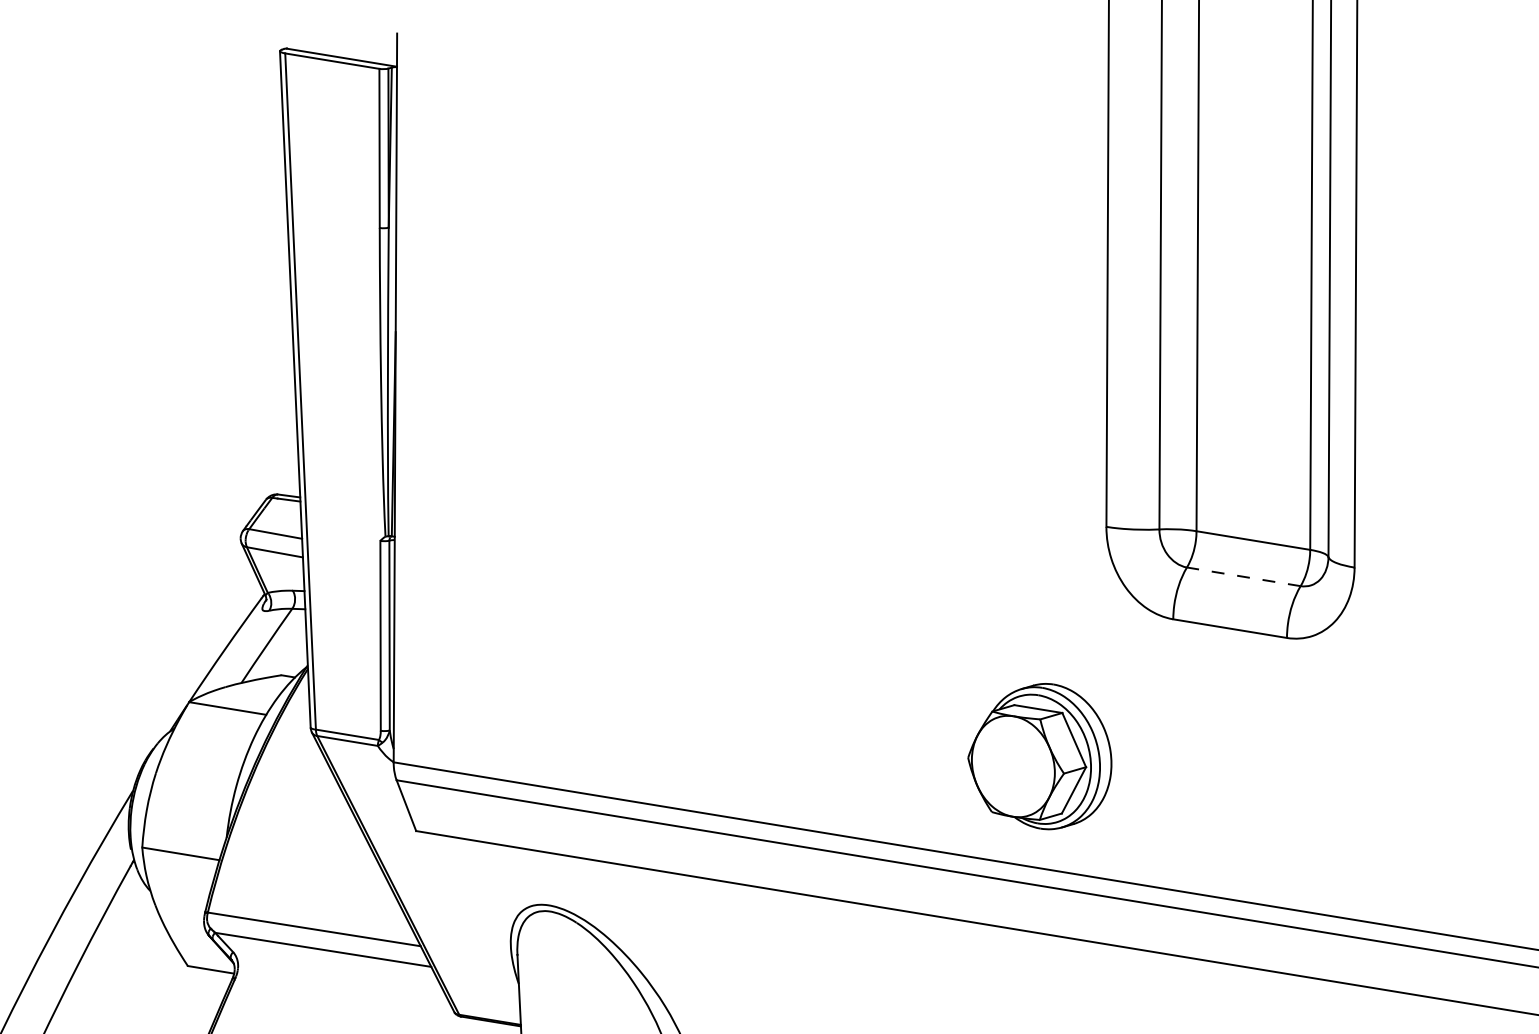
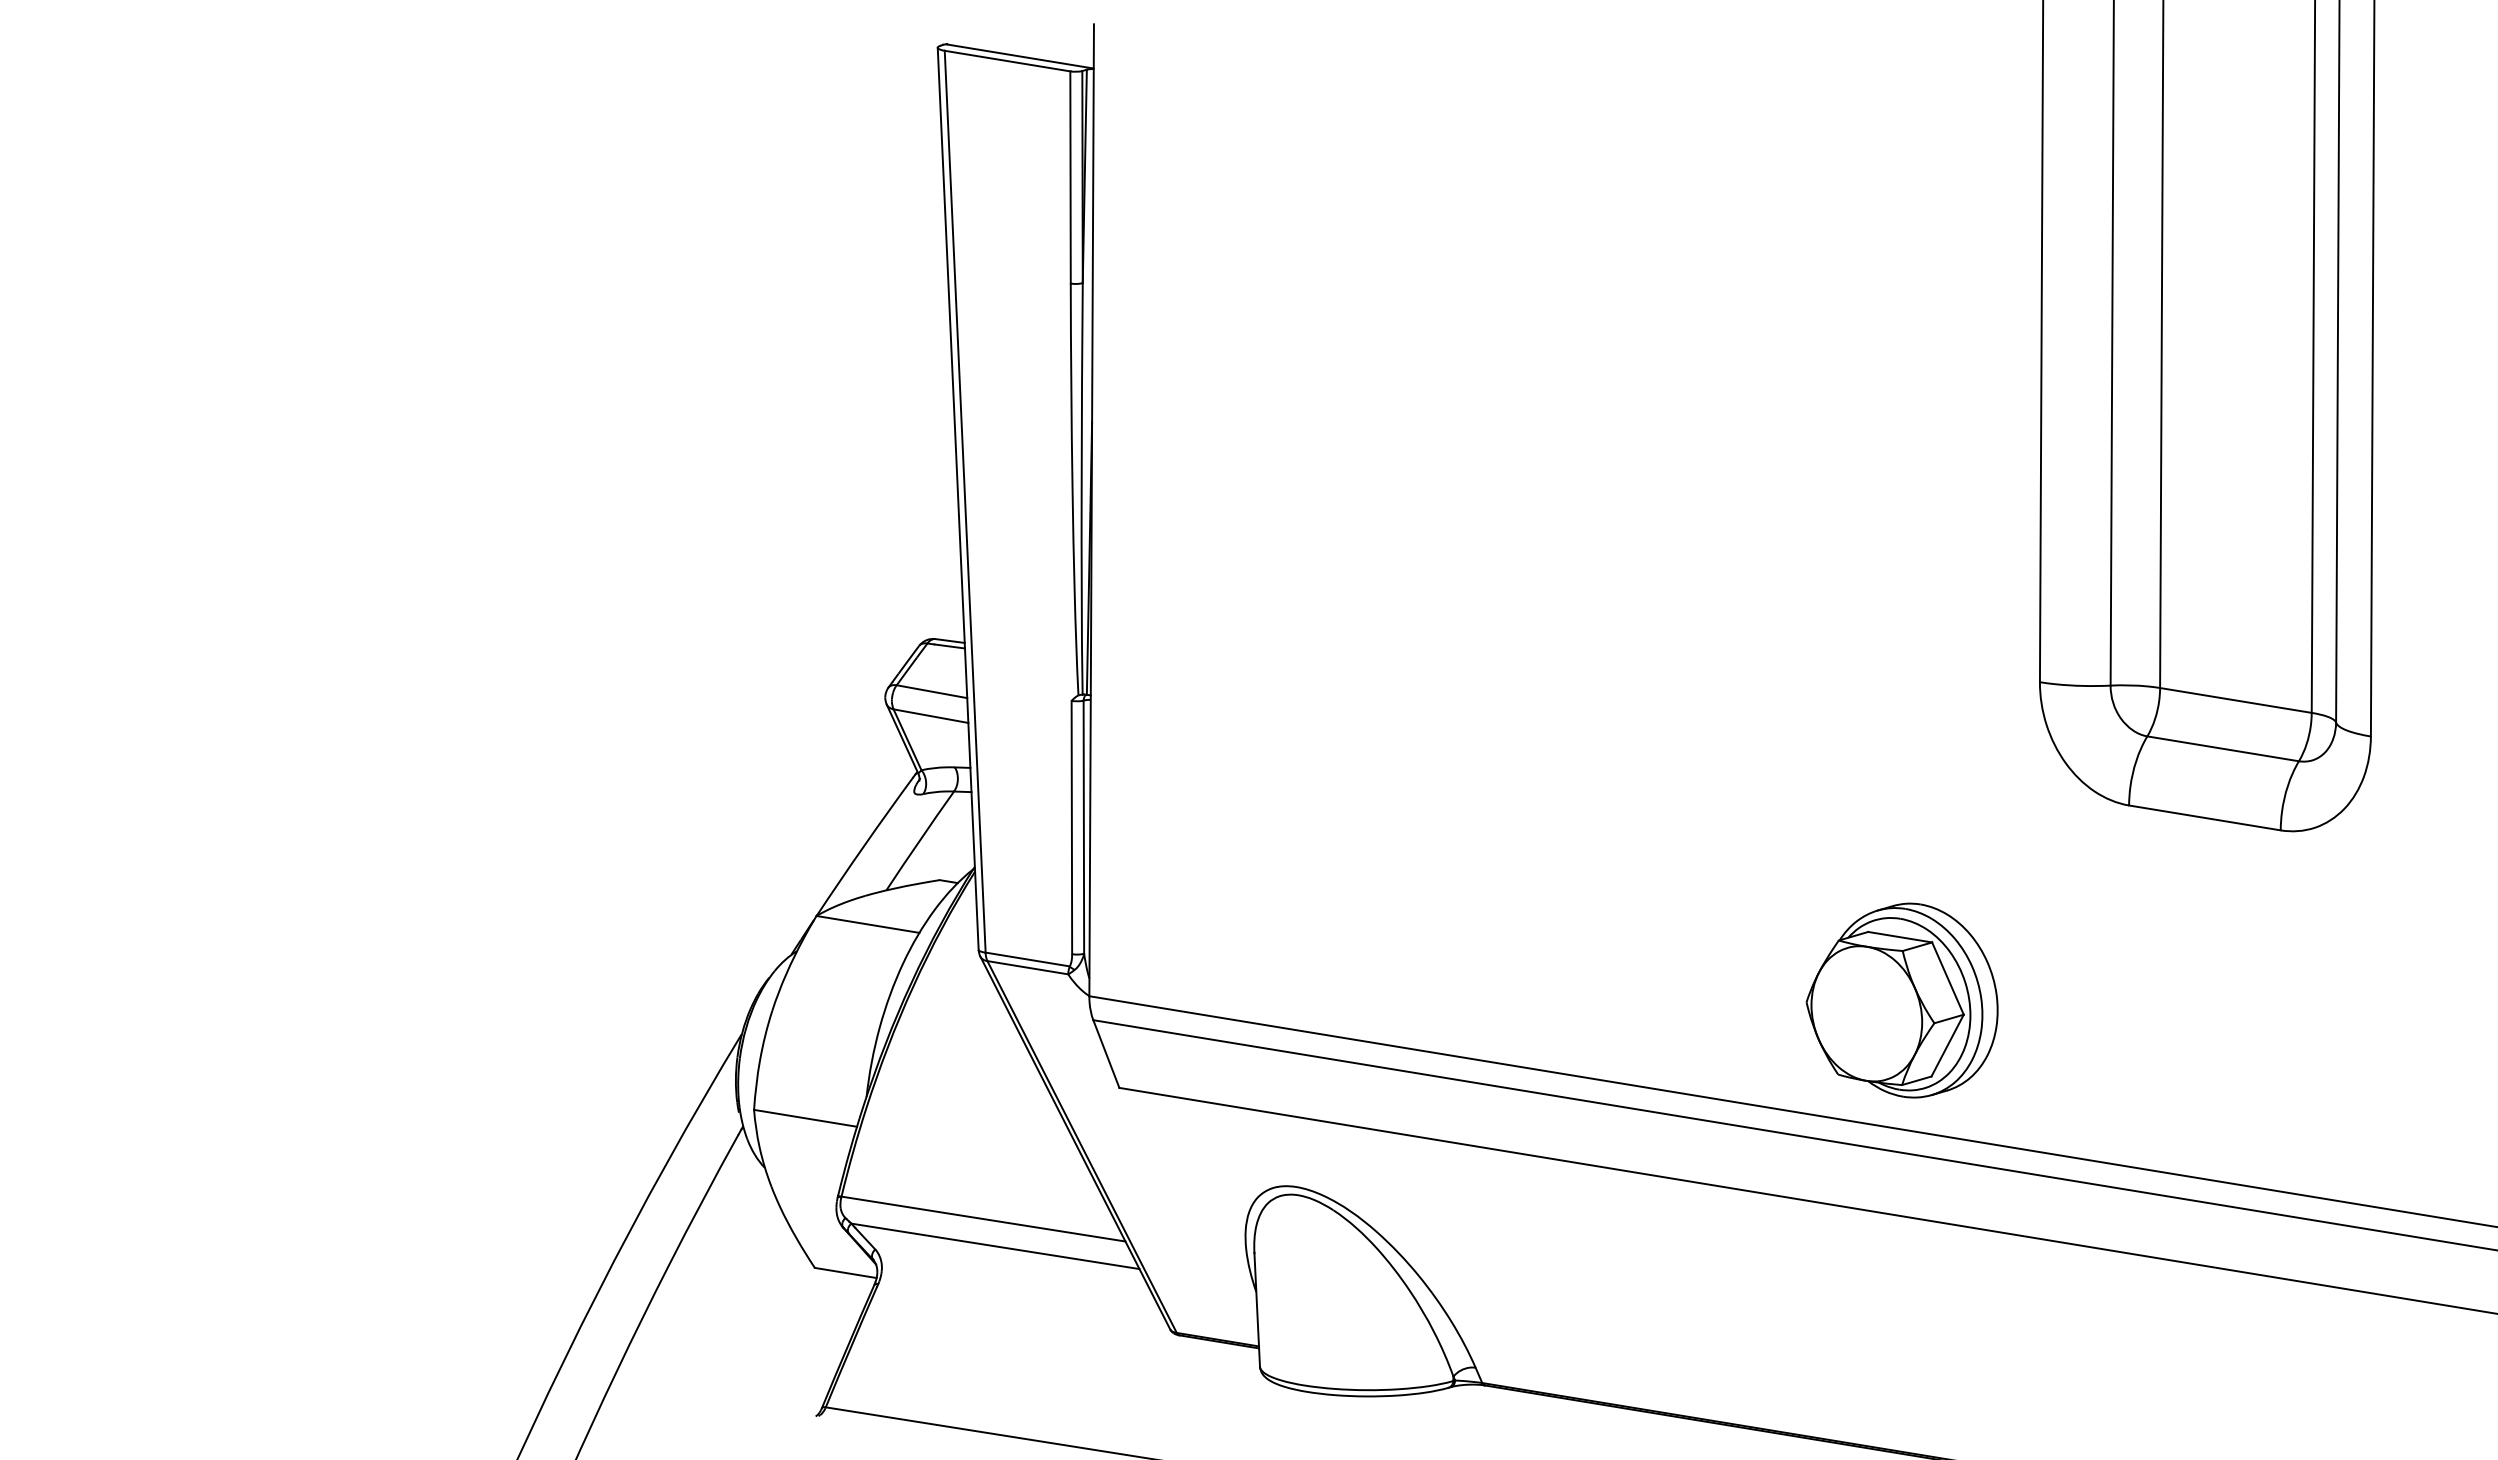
line: (1244, 576) -> (2223, 748), dashed -> solid
part: (1039, 756) -> (1901, 1000), moved

